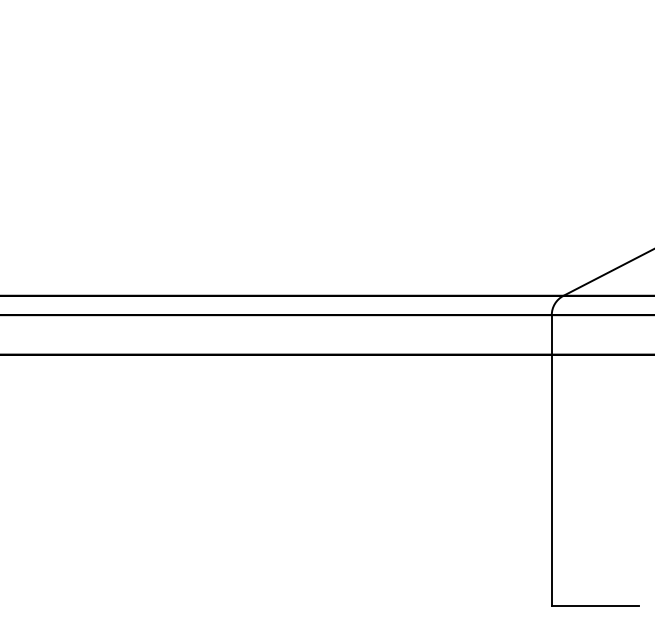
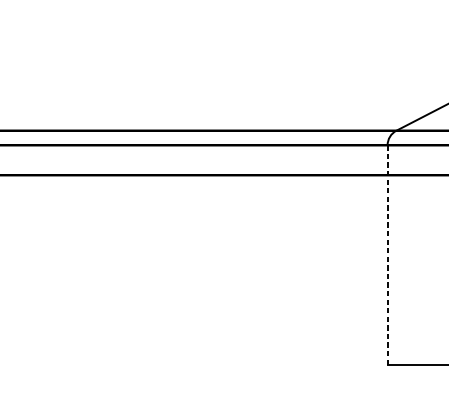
line: (551, 460) -> (387, 255), solid -> dashed

